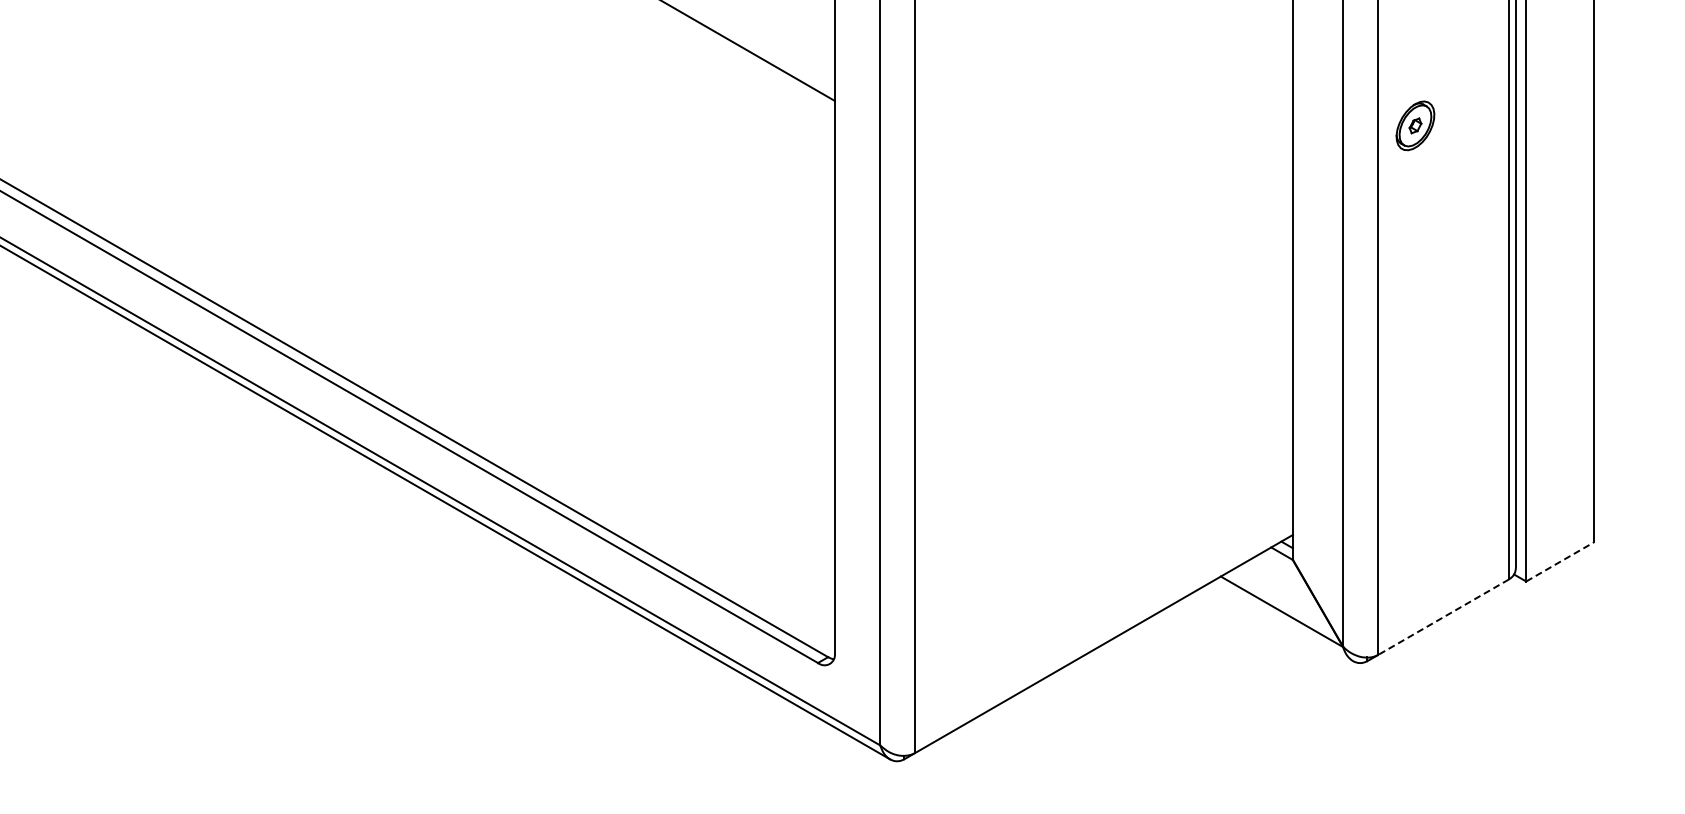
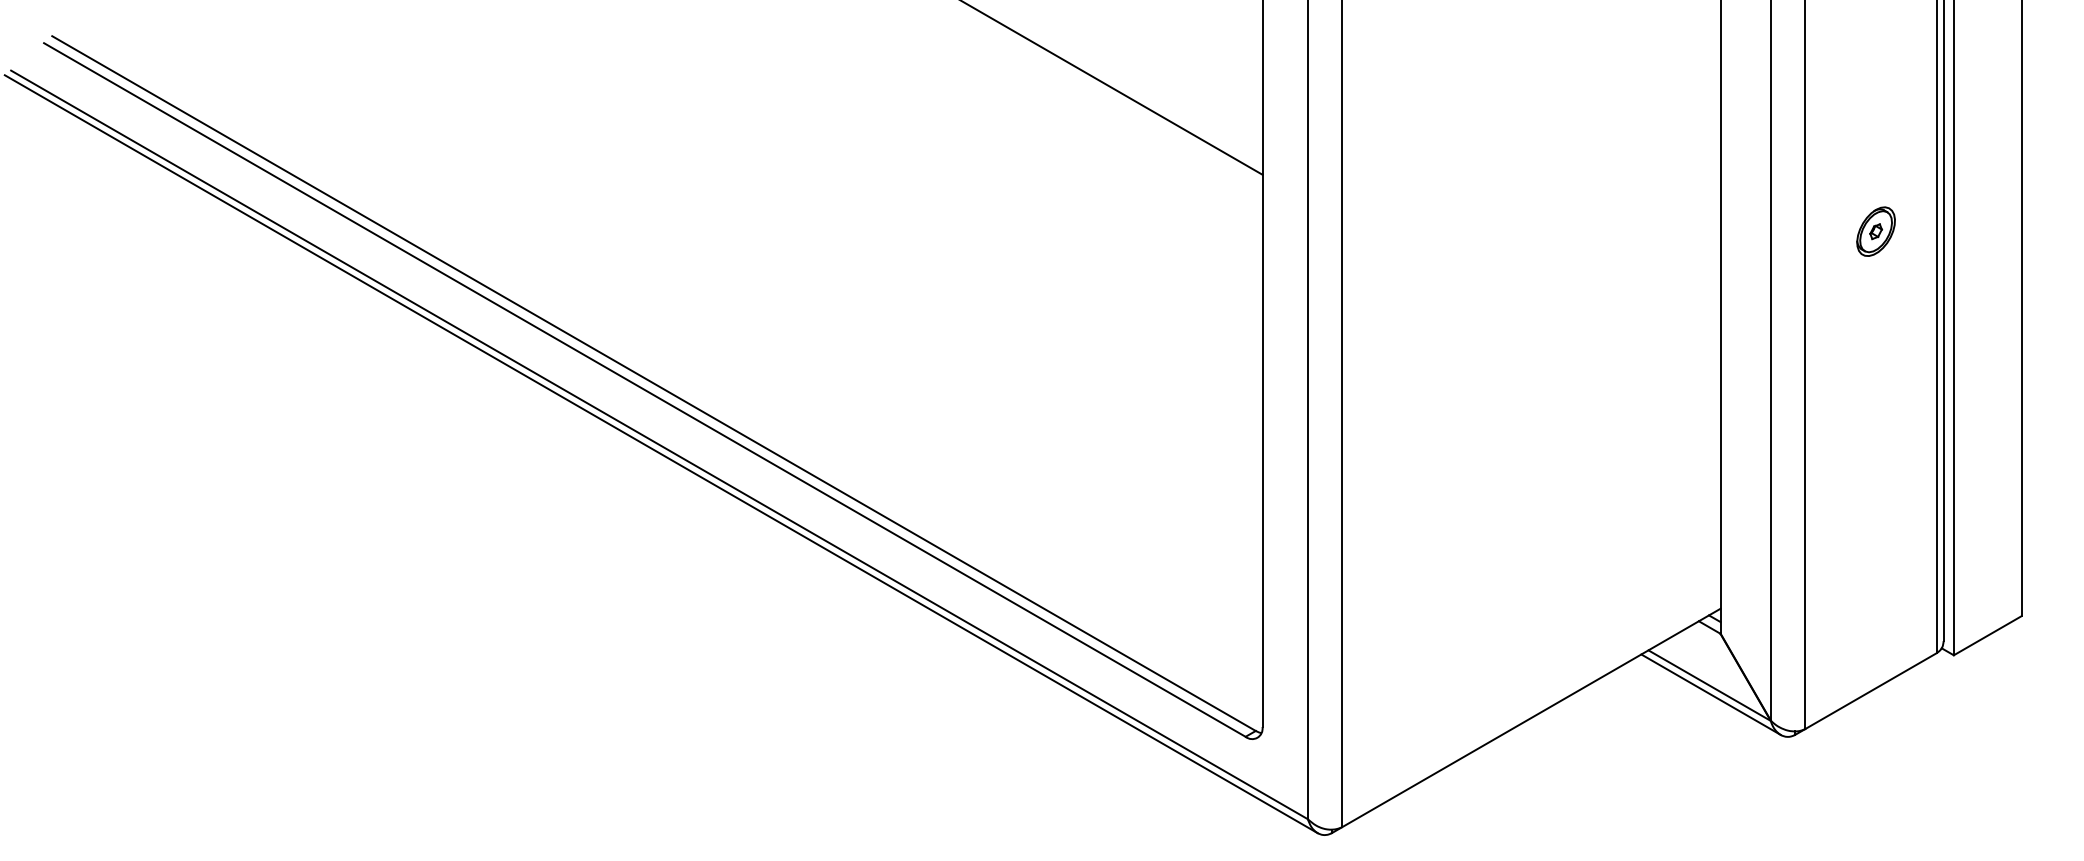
part: (1414, 125) -> (1875, 231), moved
line: (1560, 561) -> (1988, 635), dashed -> solid
line: (1443, 617) -> (1871, 691), dashed -> solid
line: (1282, 620) -> (1710, 694), added

